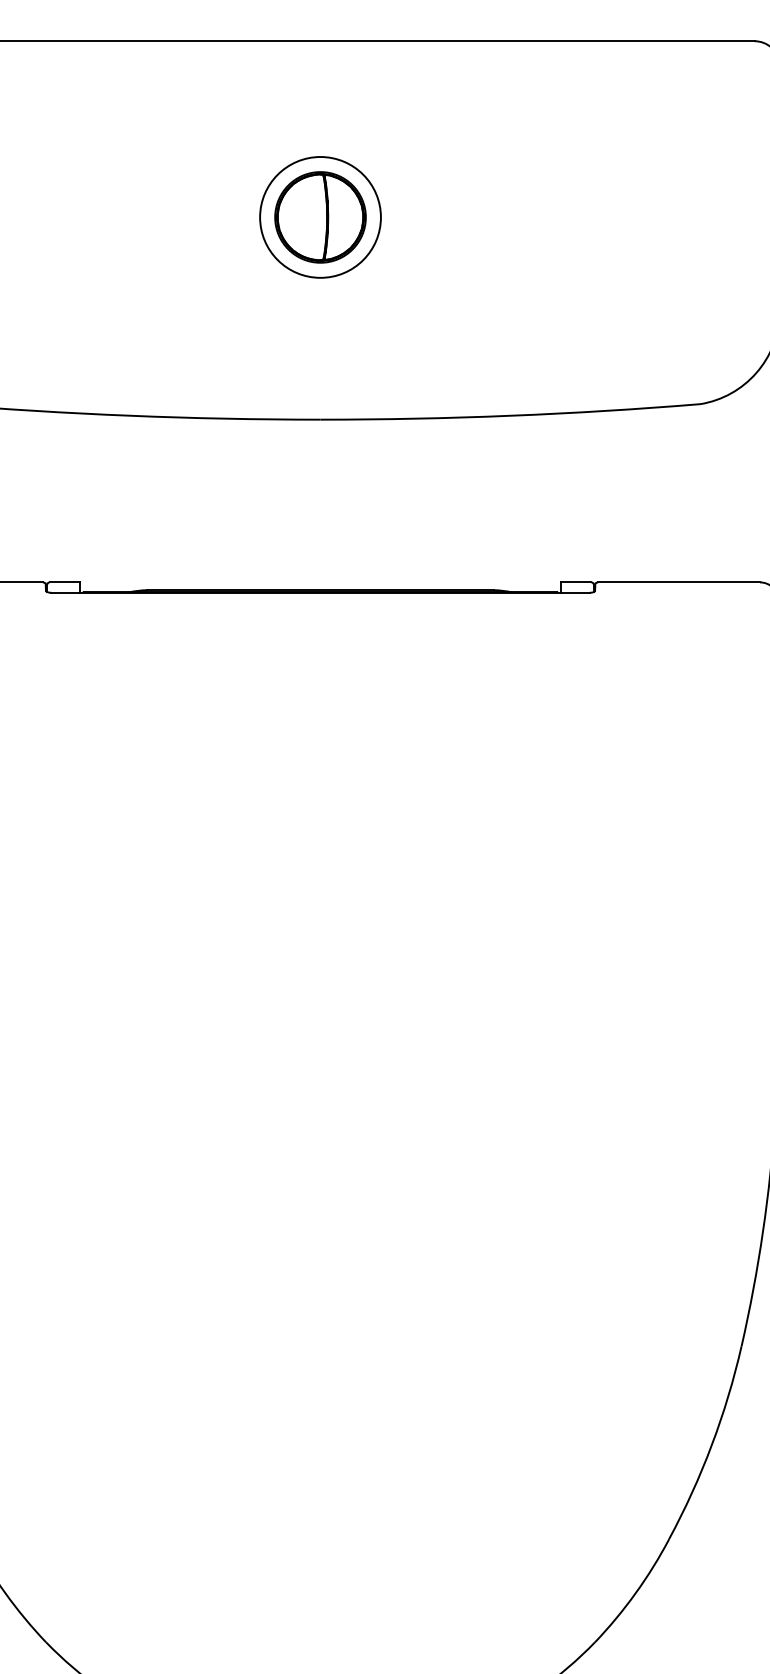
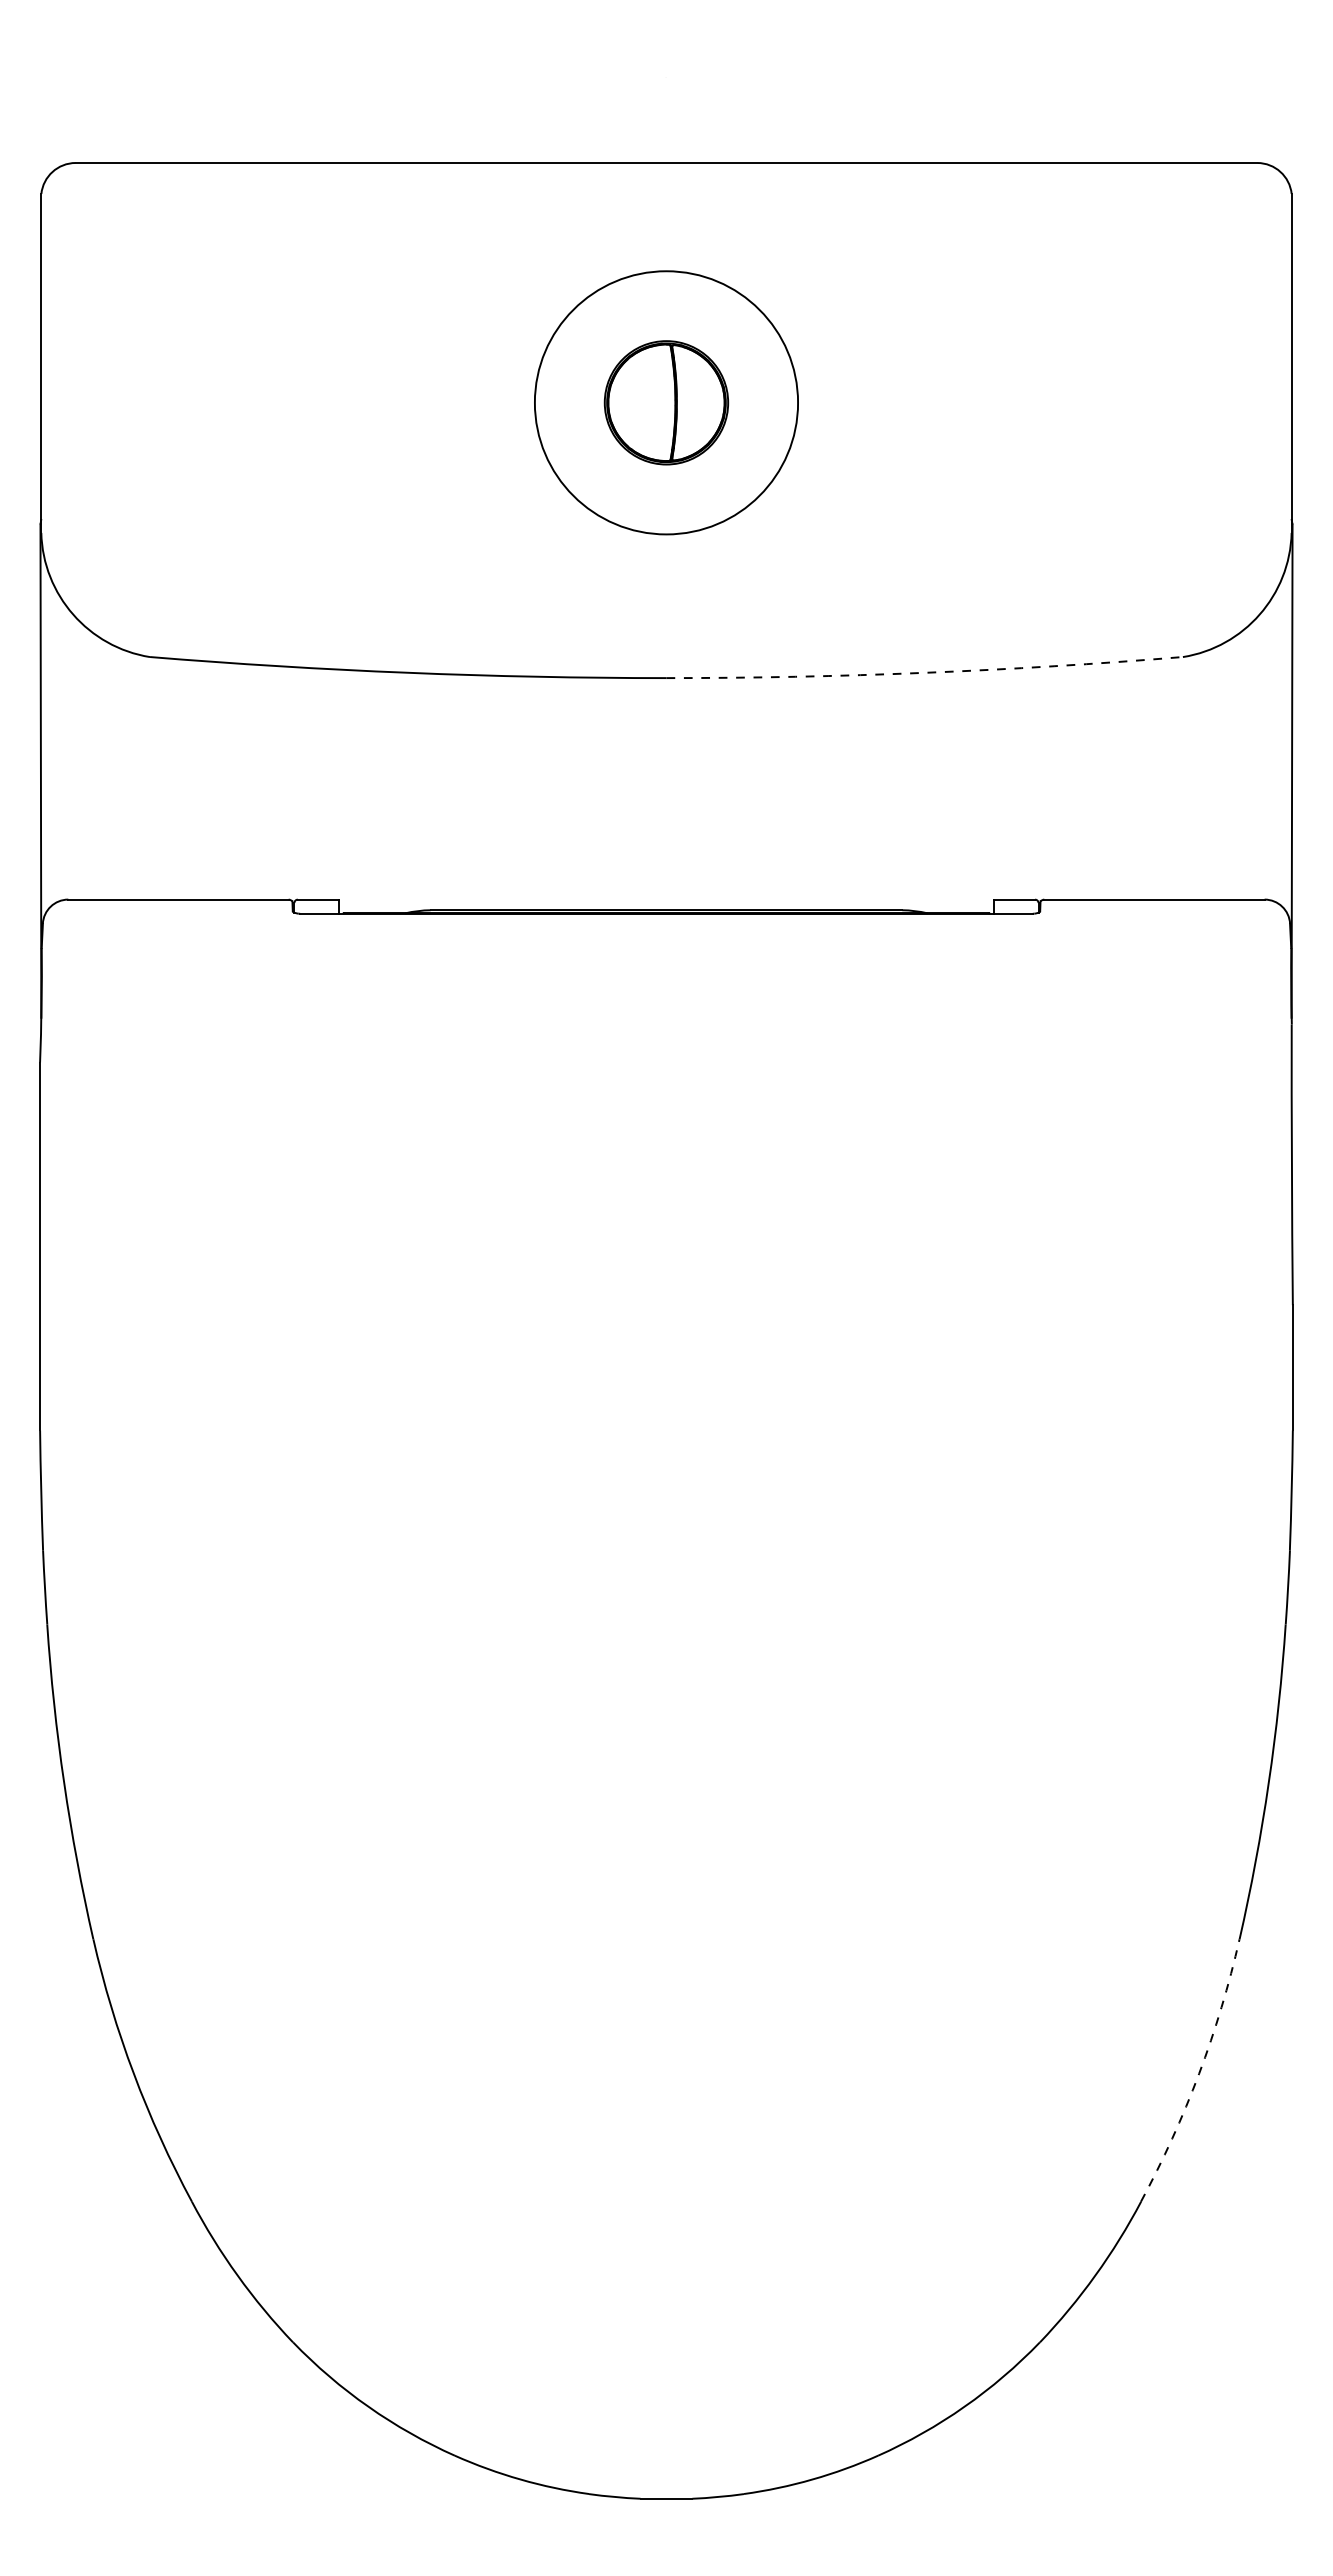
circle: (320, 217) -> (666, 402), size x1.6
arc: (510, 415) -> (924, 672), solid -> dashed
arc: (712, 1444) -> (1199, 2073), solid -> dashed

